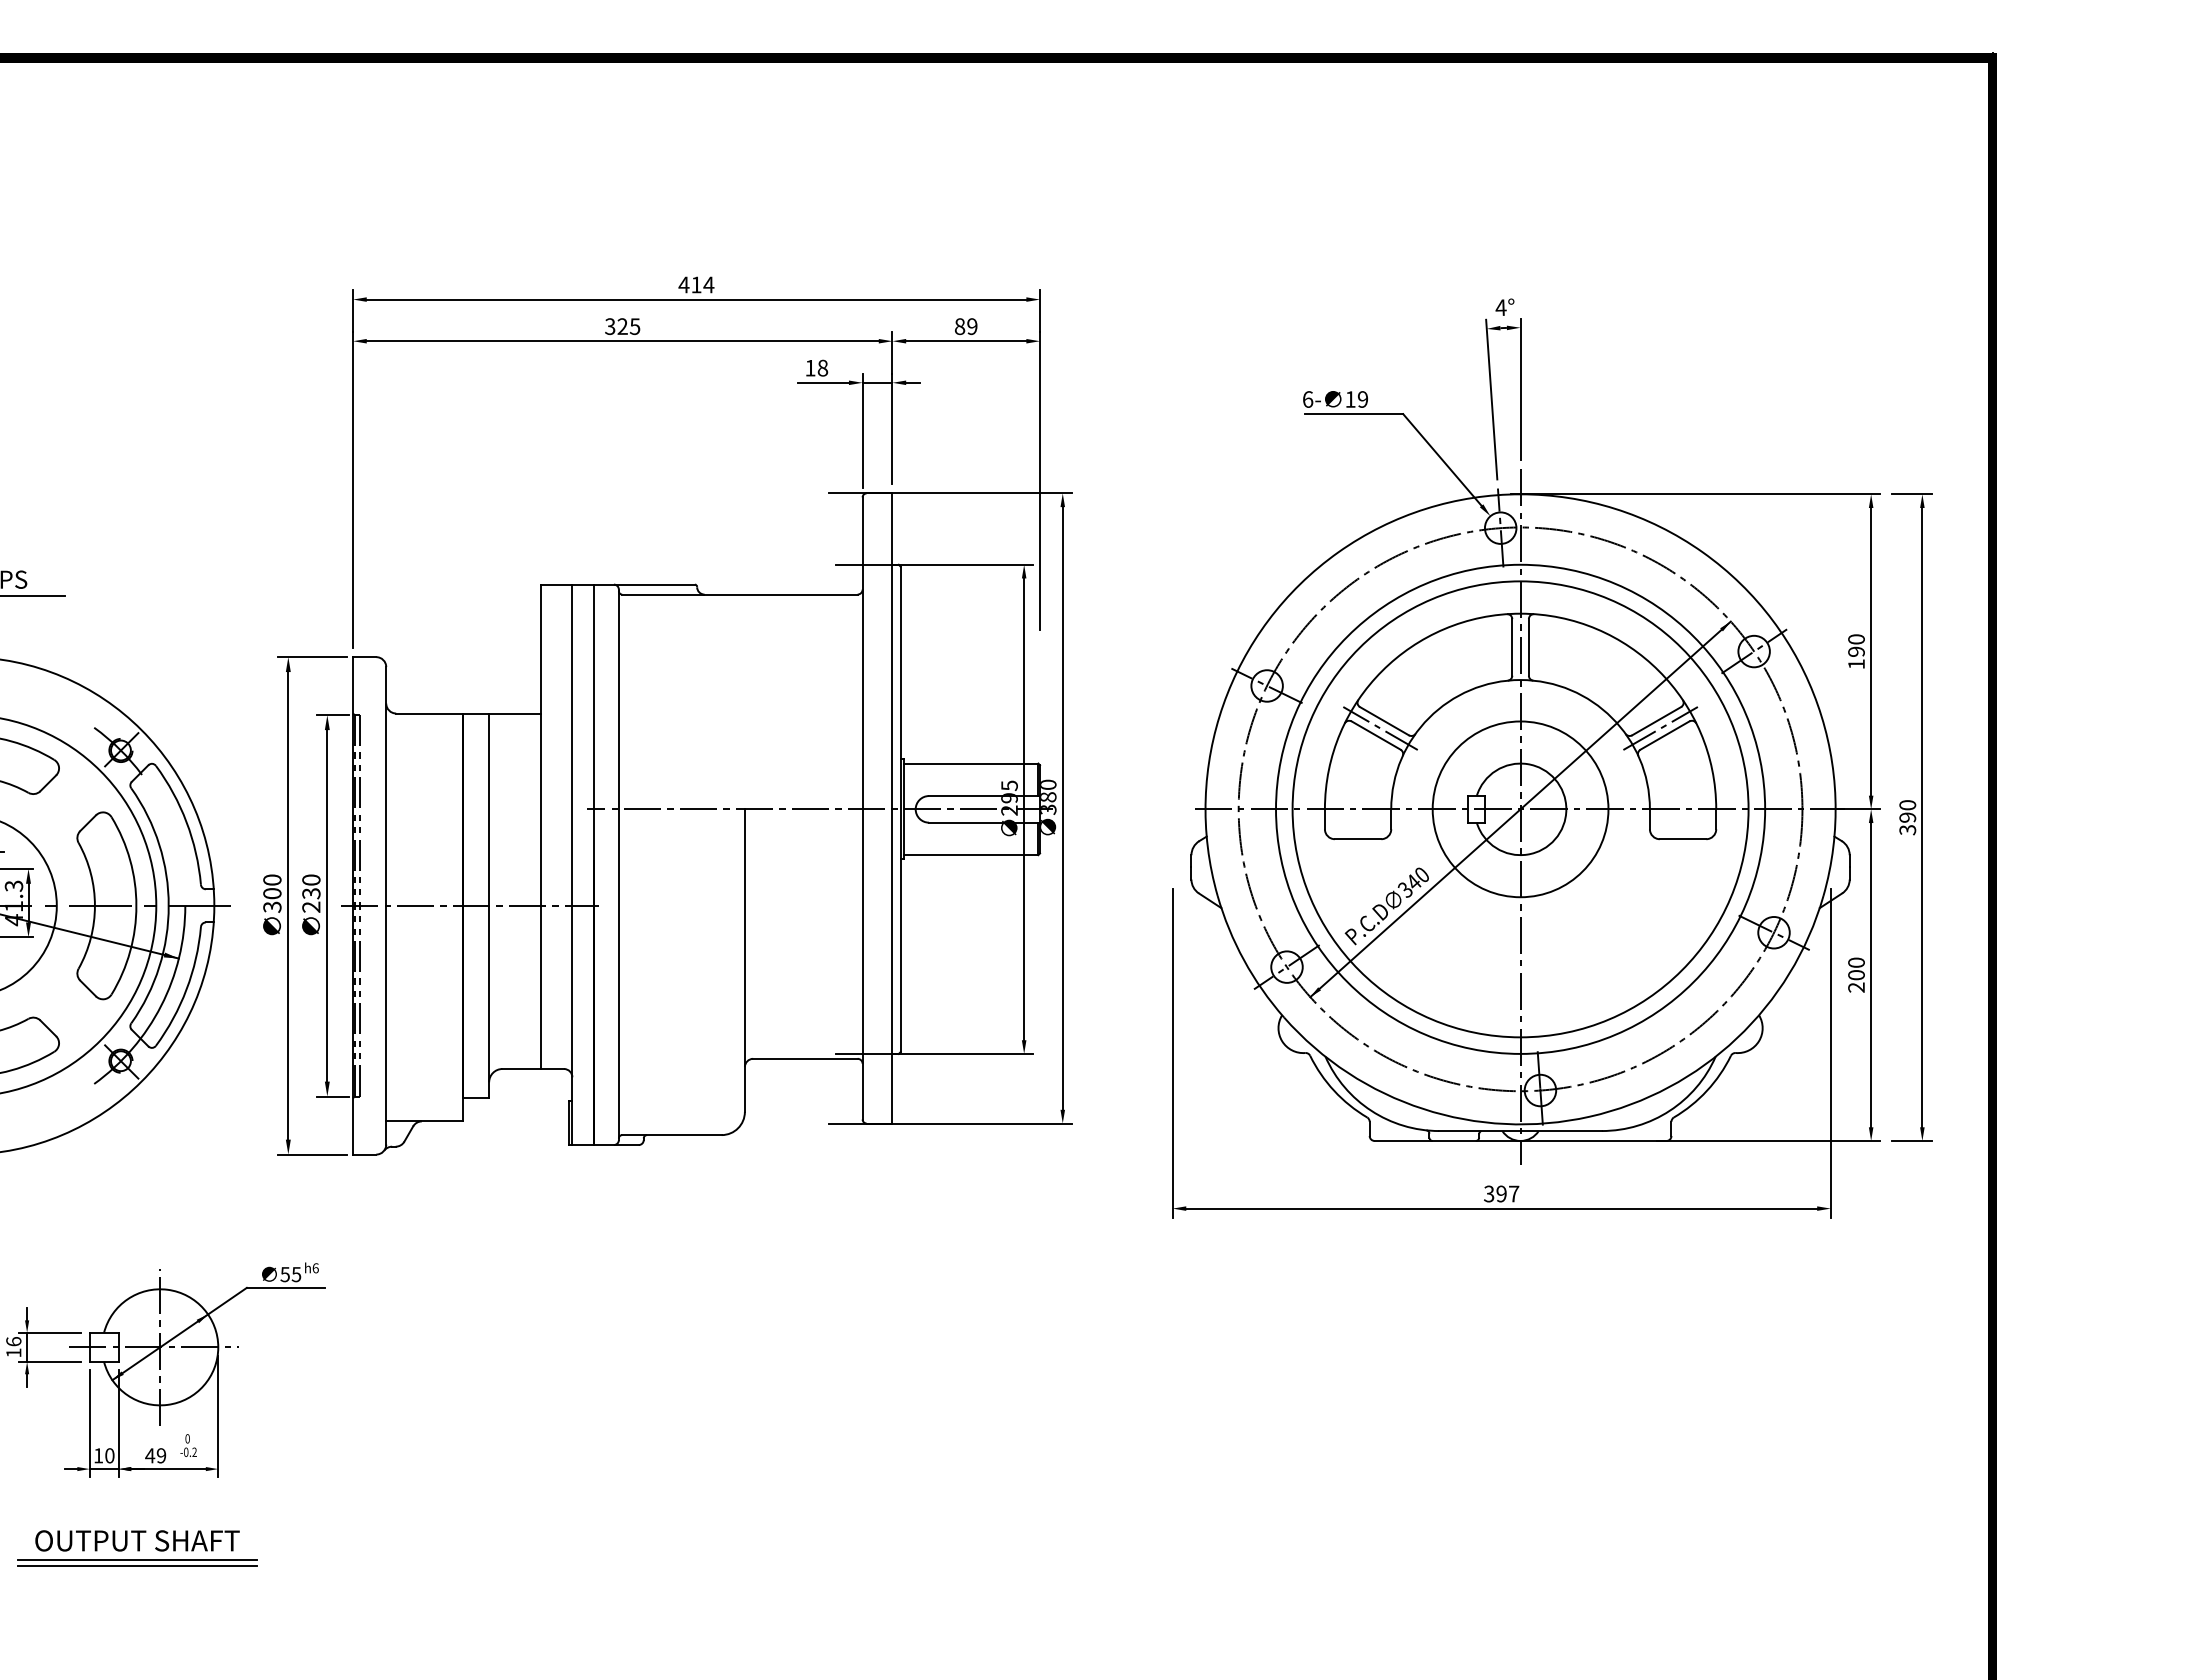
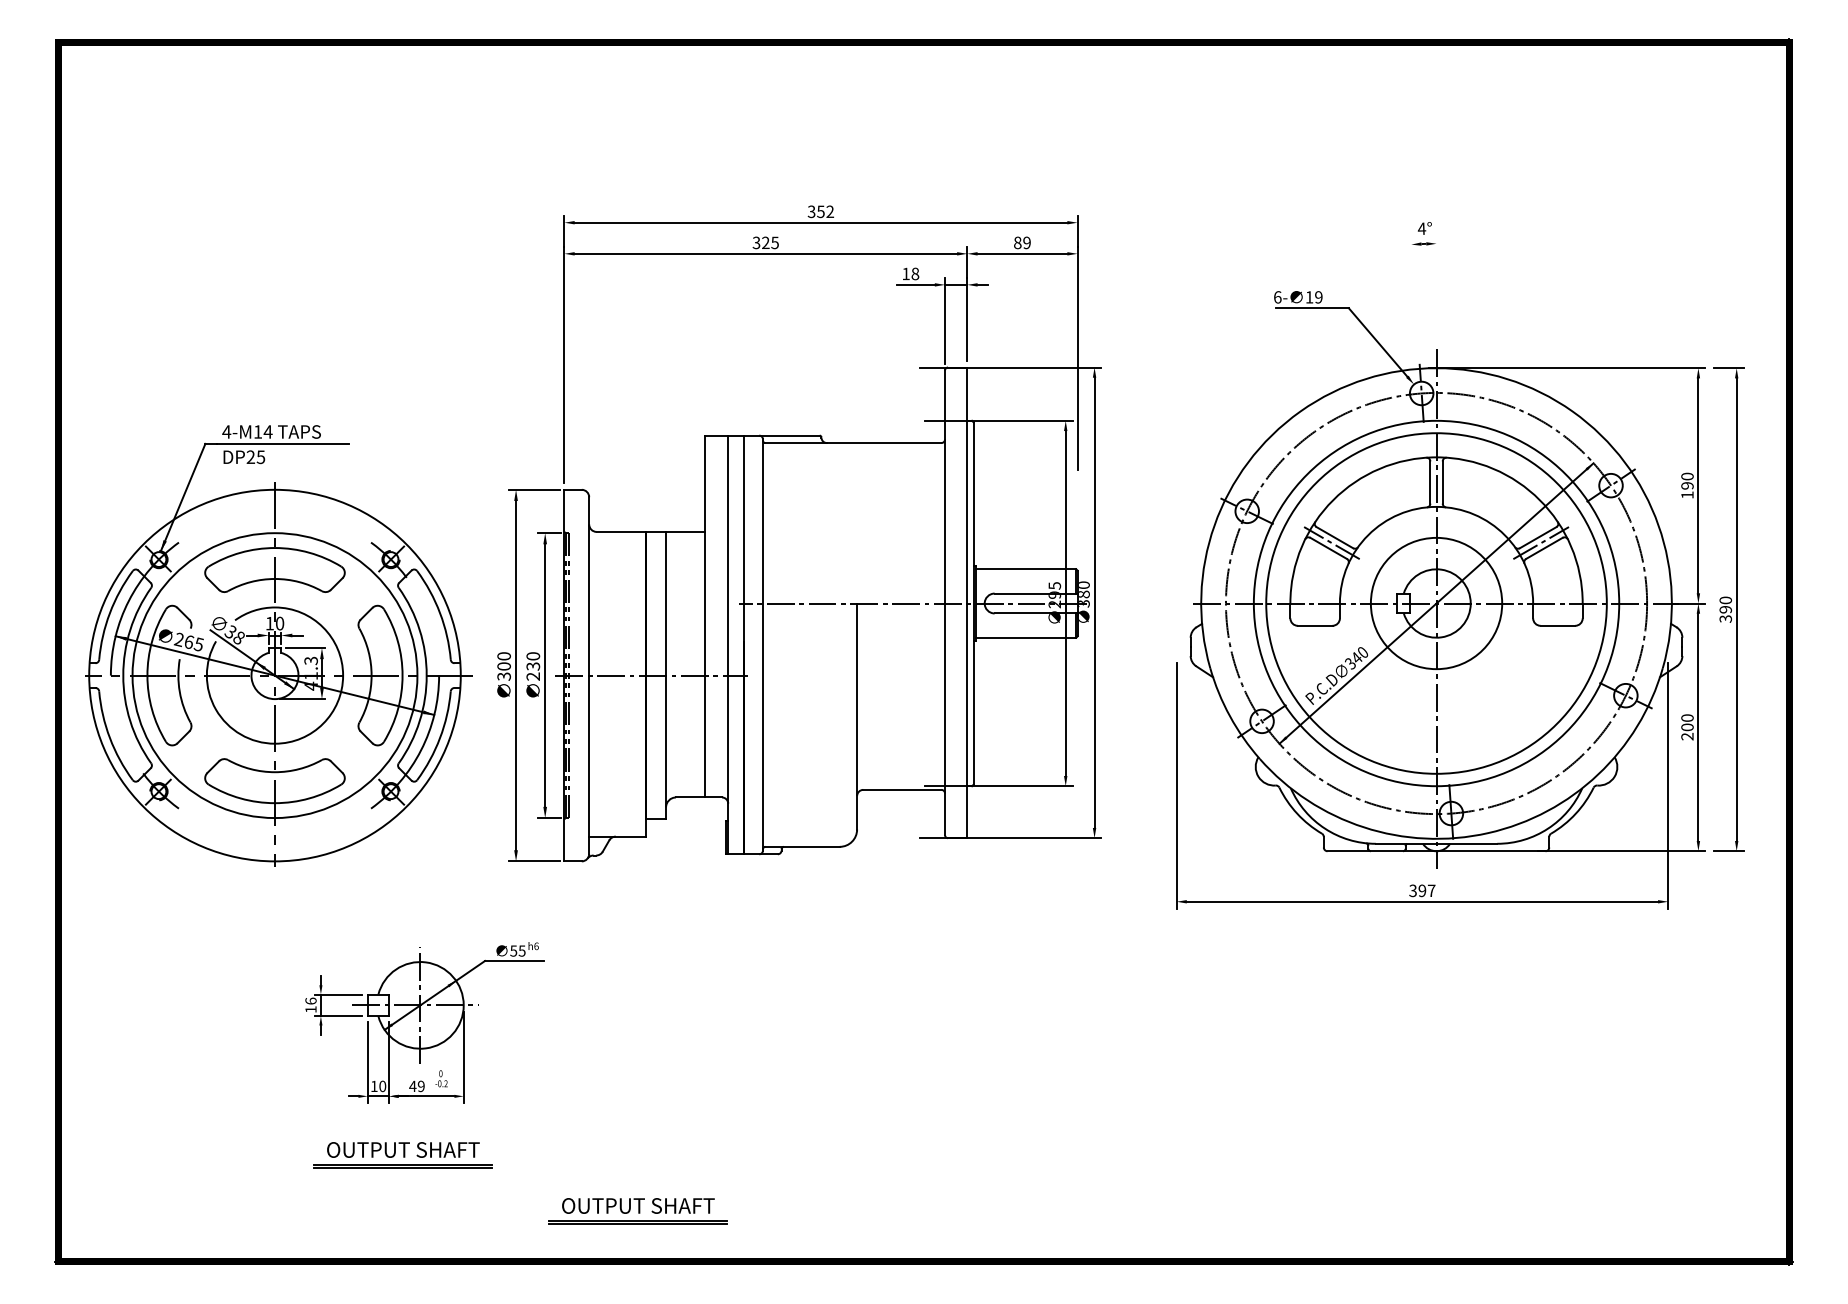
text: (695, 284) -> (820, 211), 414 -> 352
line: (1520, 388) -> (1436, 289), removed
line: (1491, 399) -> (1414, 297), removed
part: (450, 1623) -> (637, 1211), added

